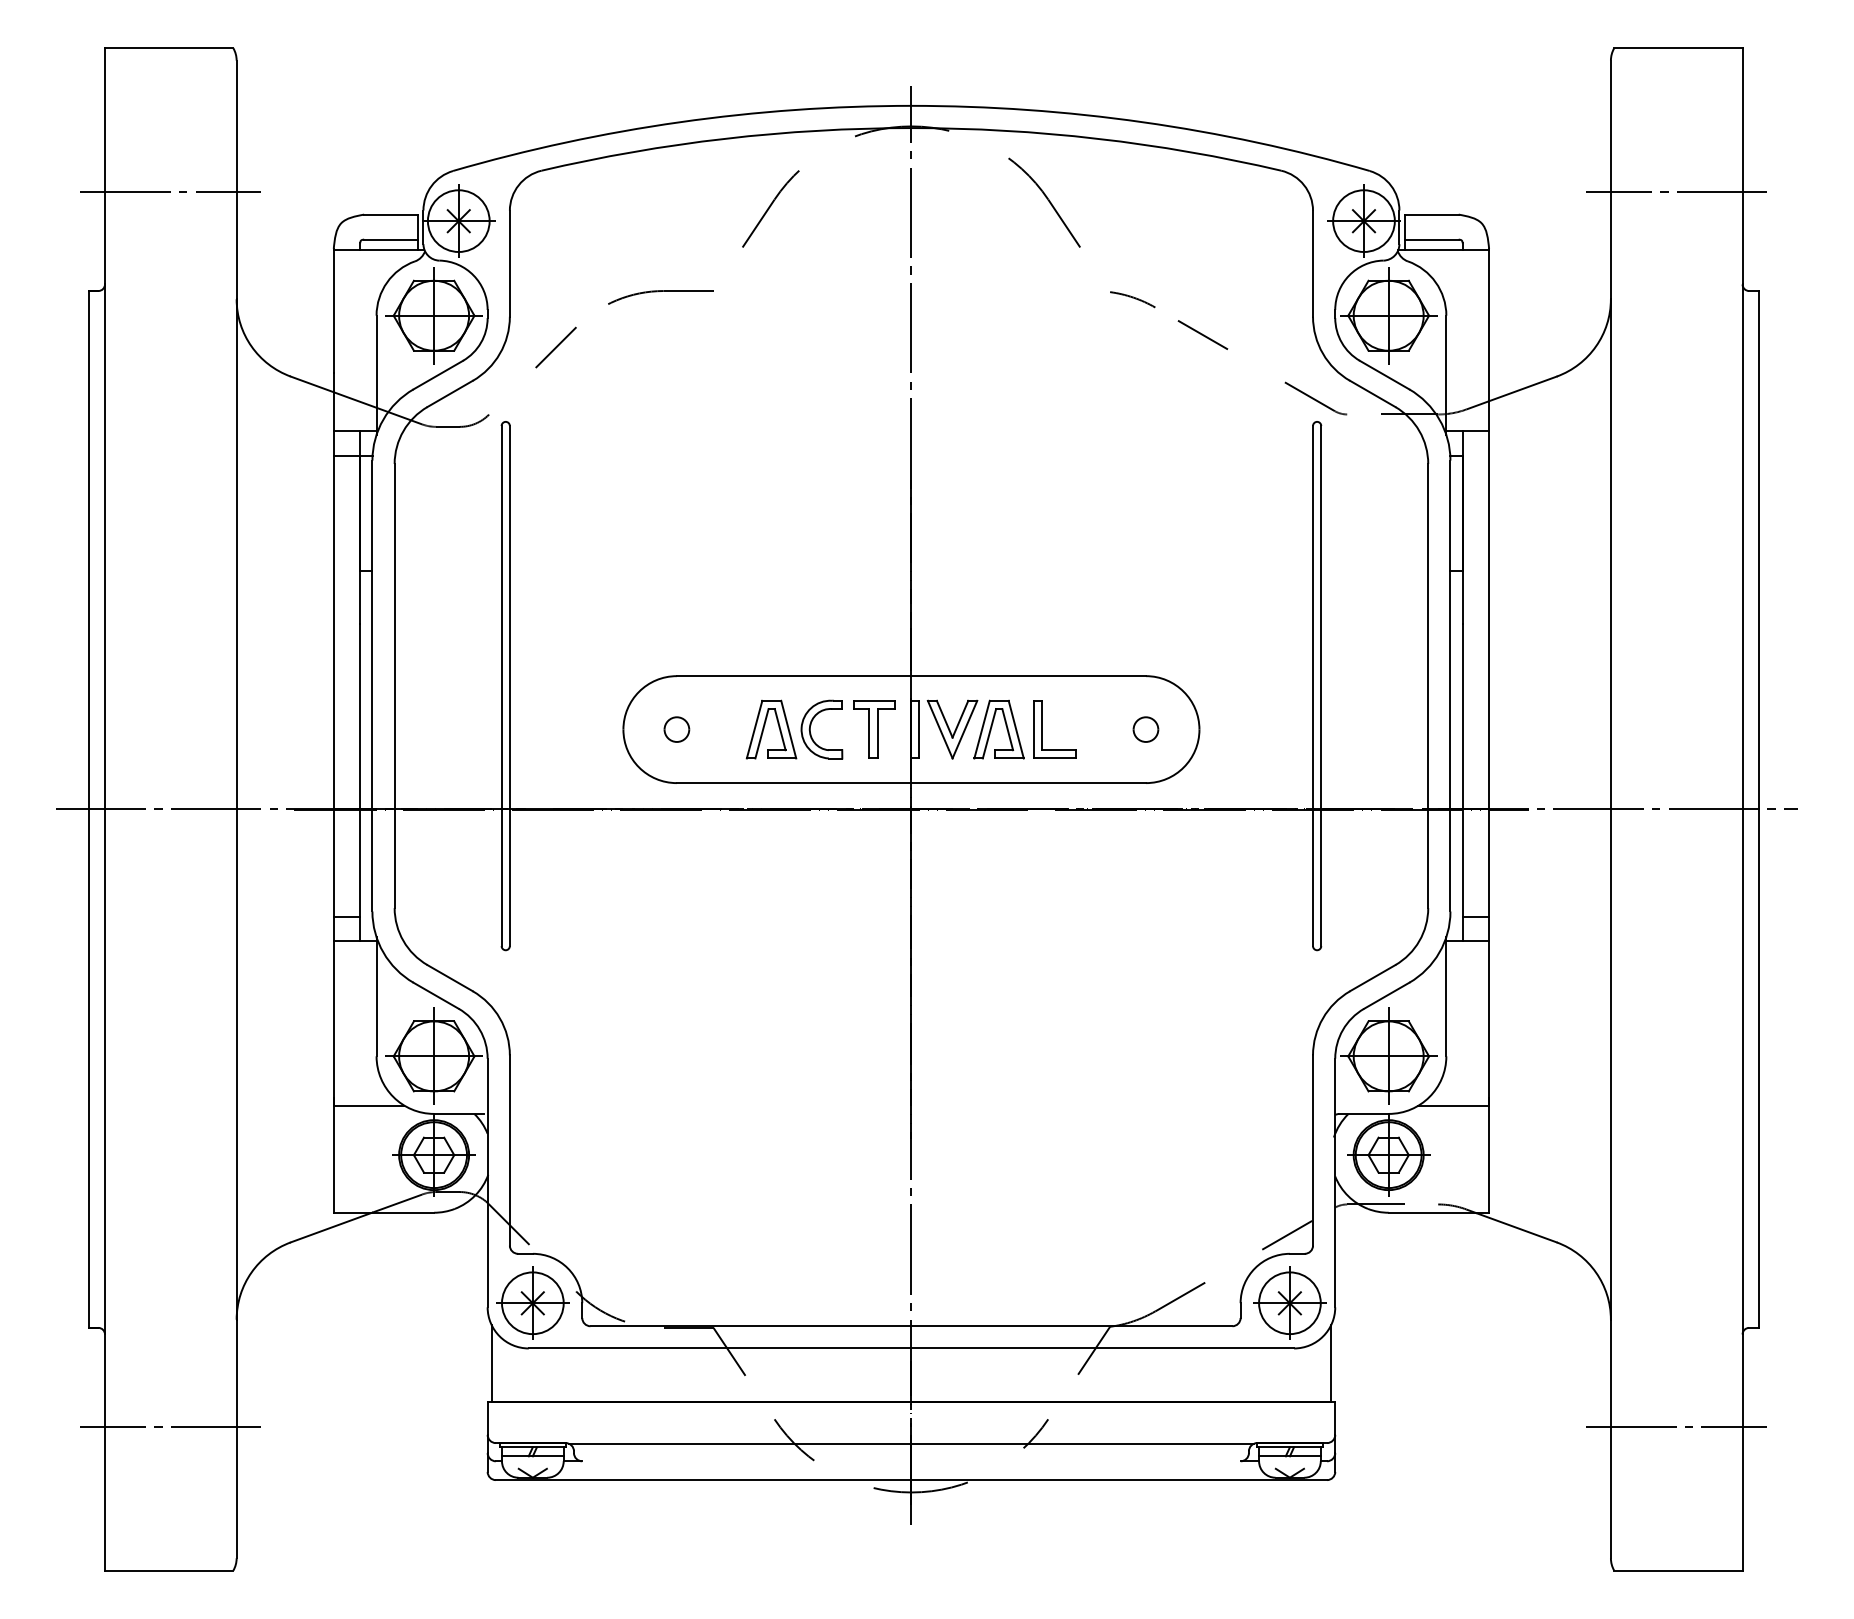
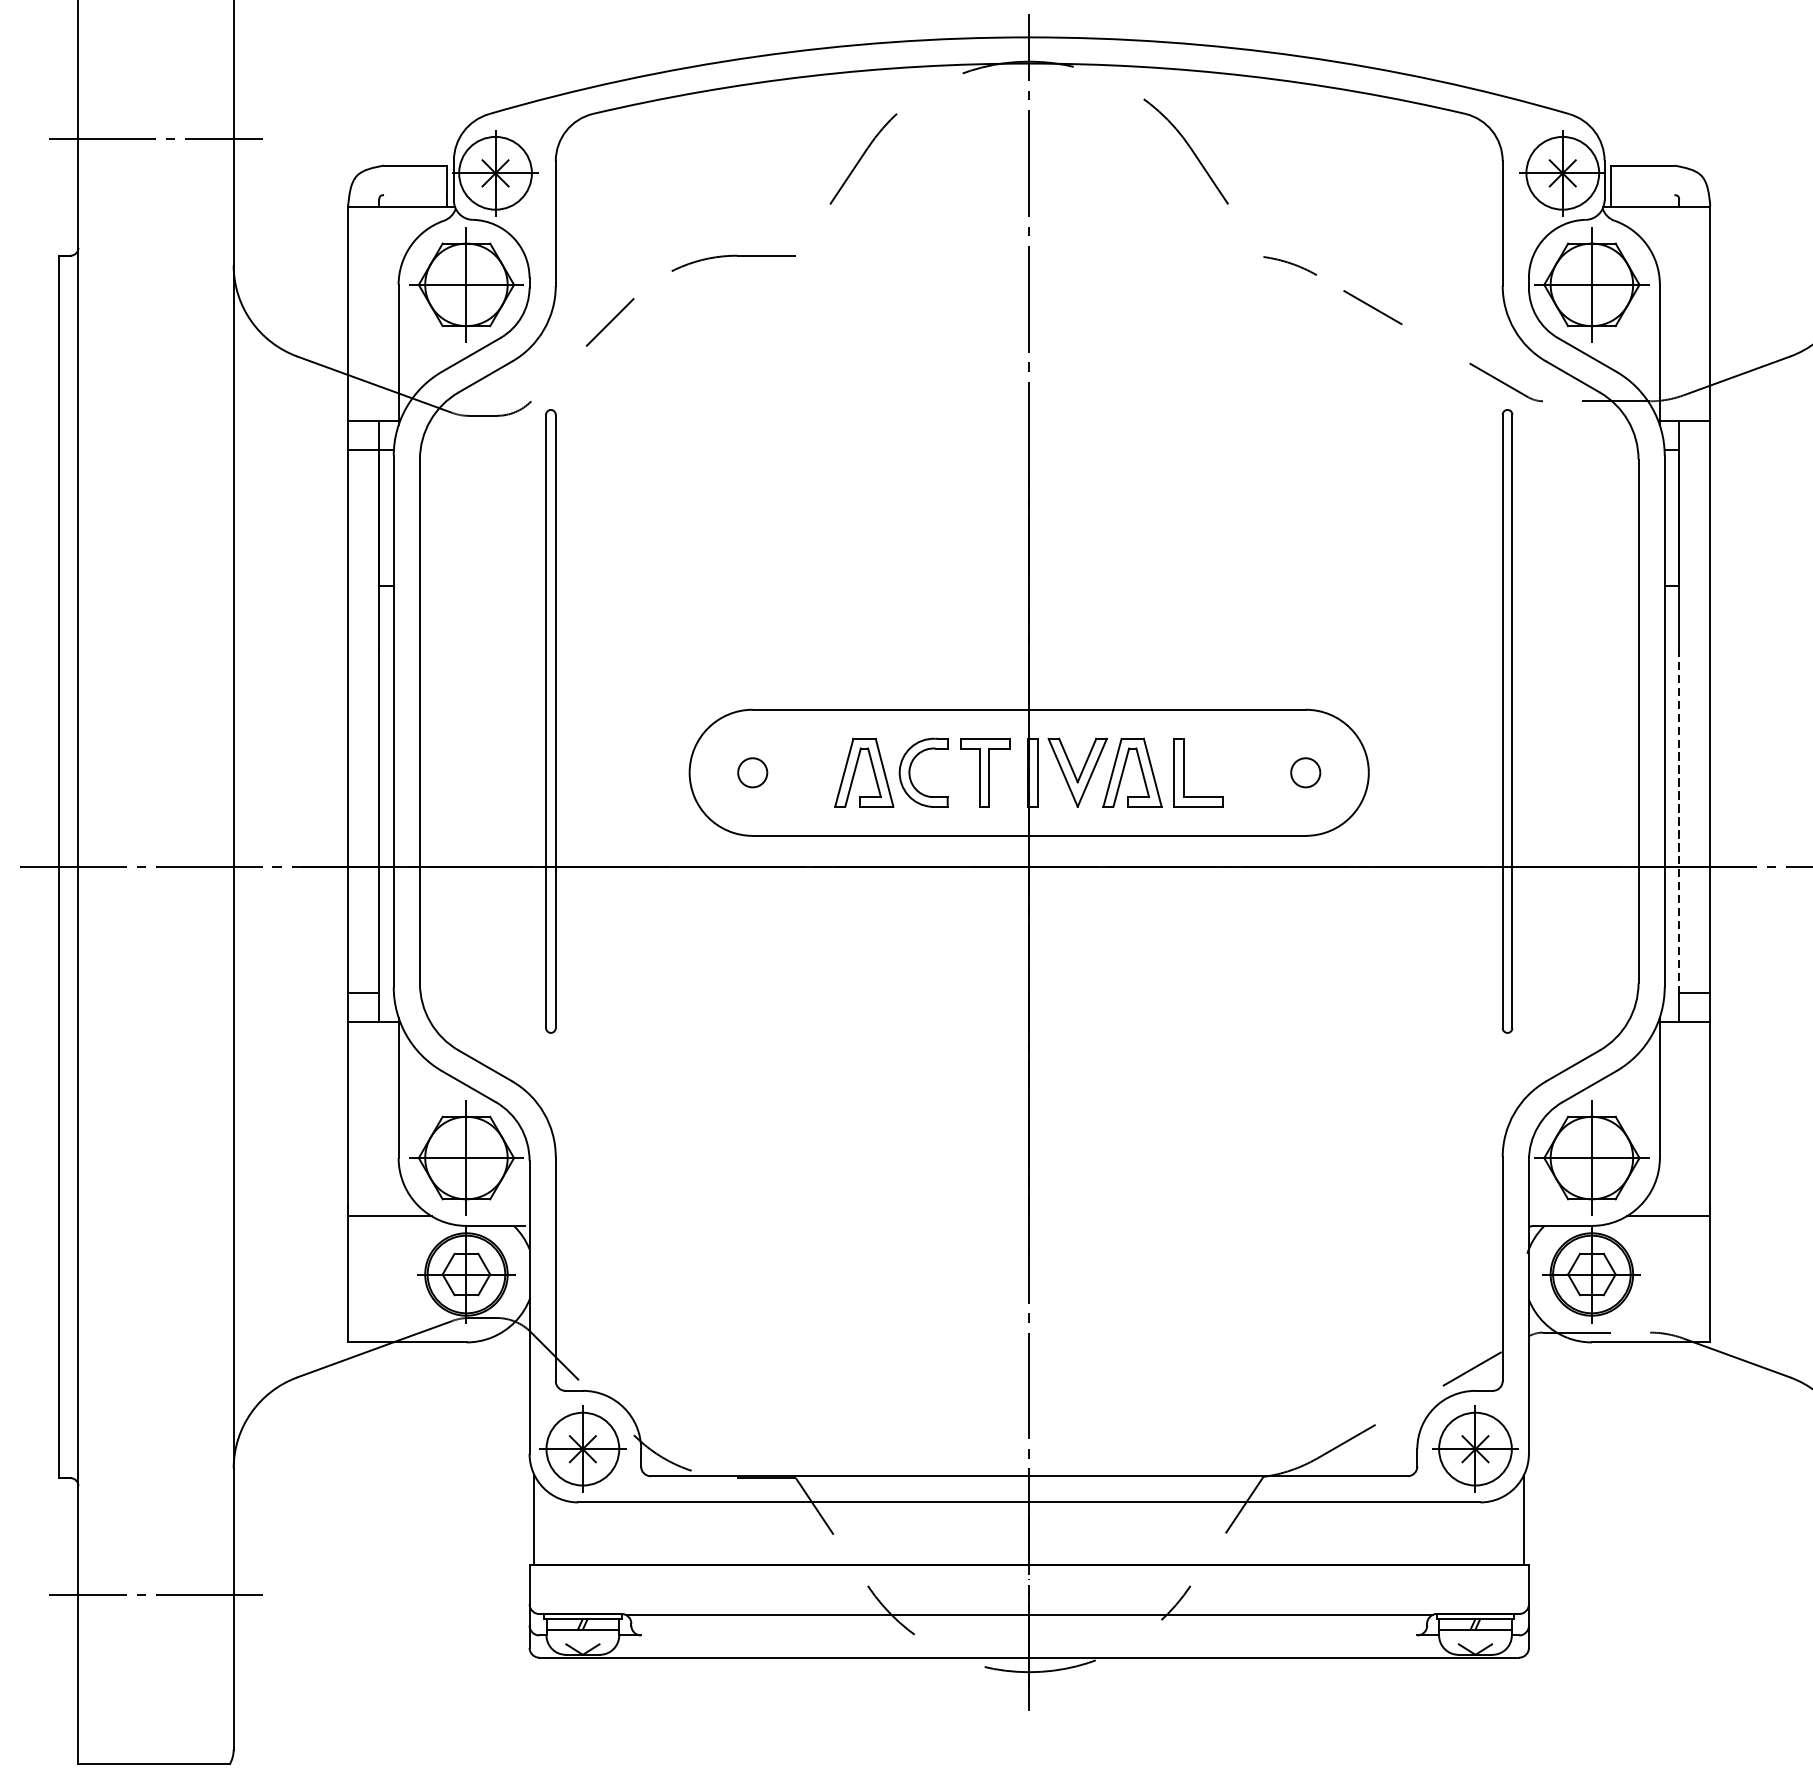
line: (390, 239) -> (415, 194), removed
line: (1431, 239) -> (1642, 194), removed
line: (1462, 770) -> (1678, 821), solid -> dashed

